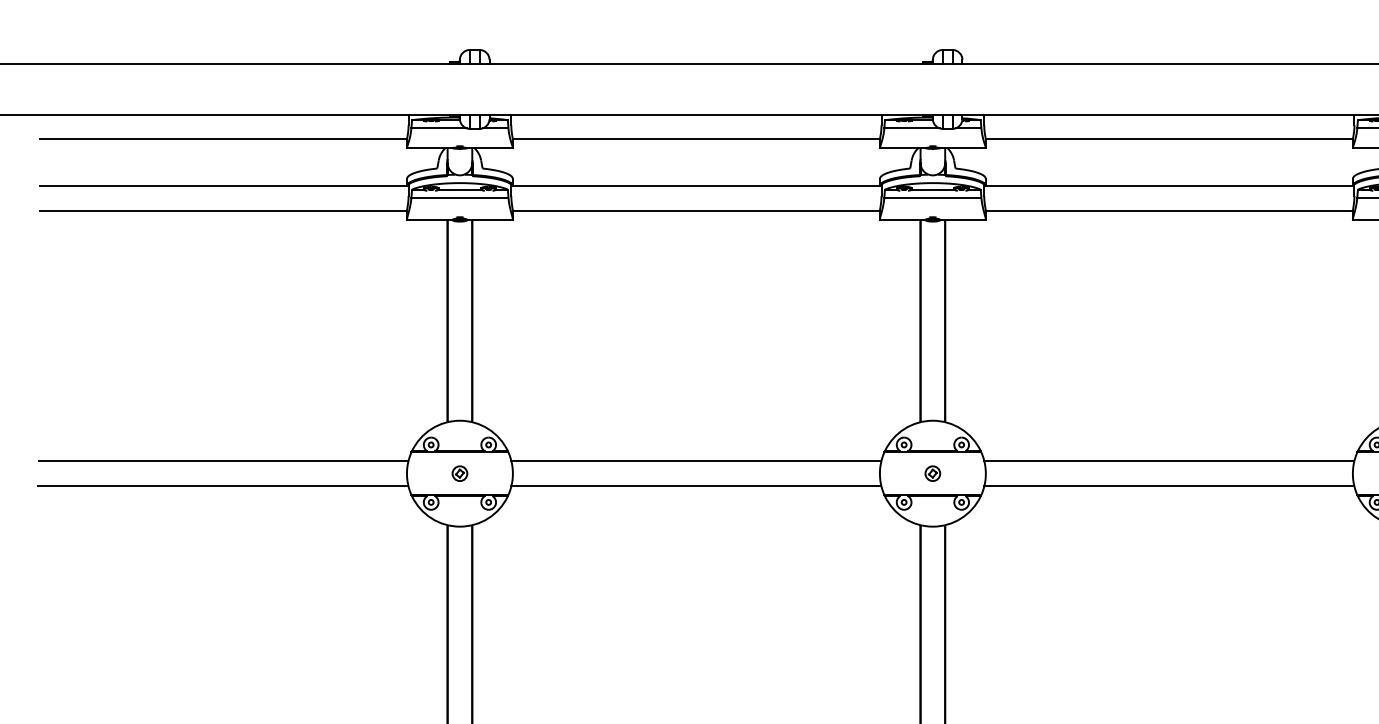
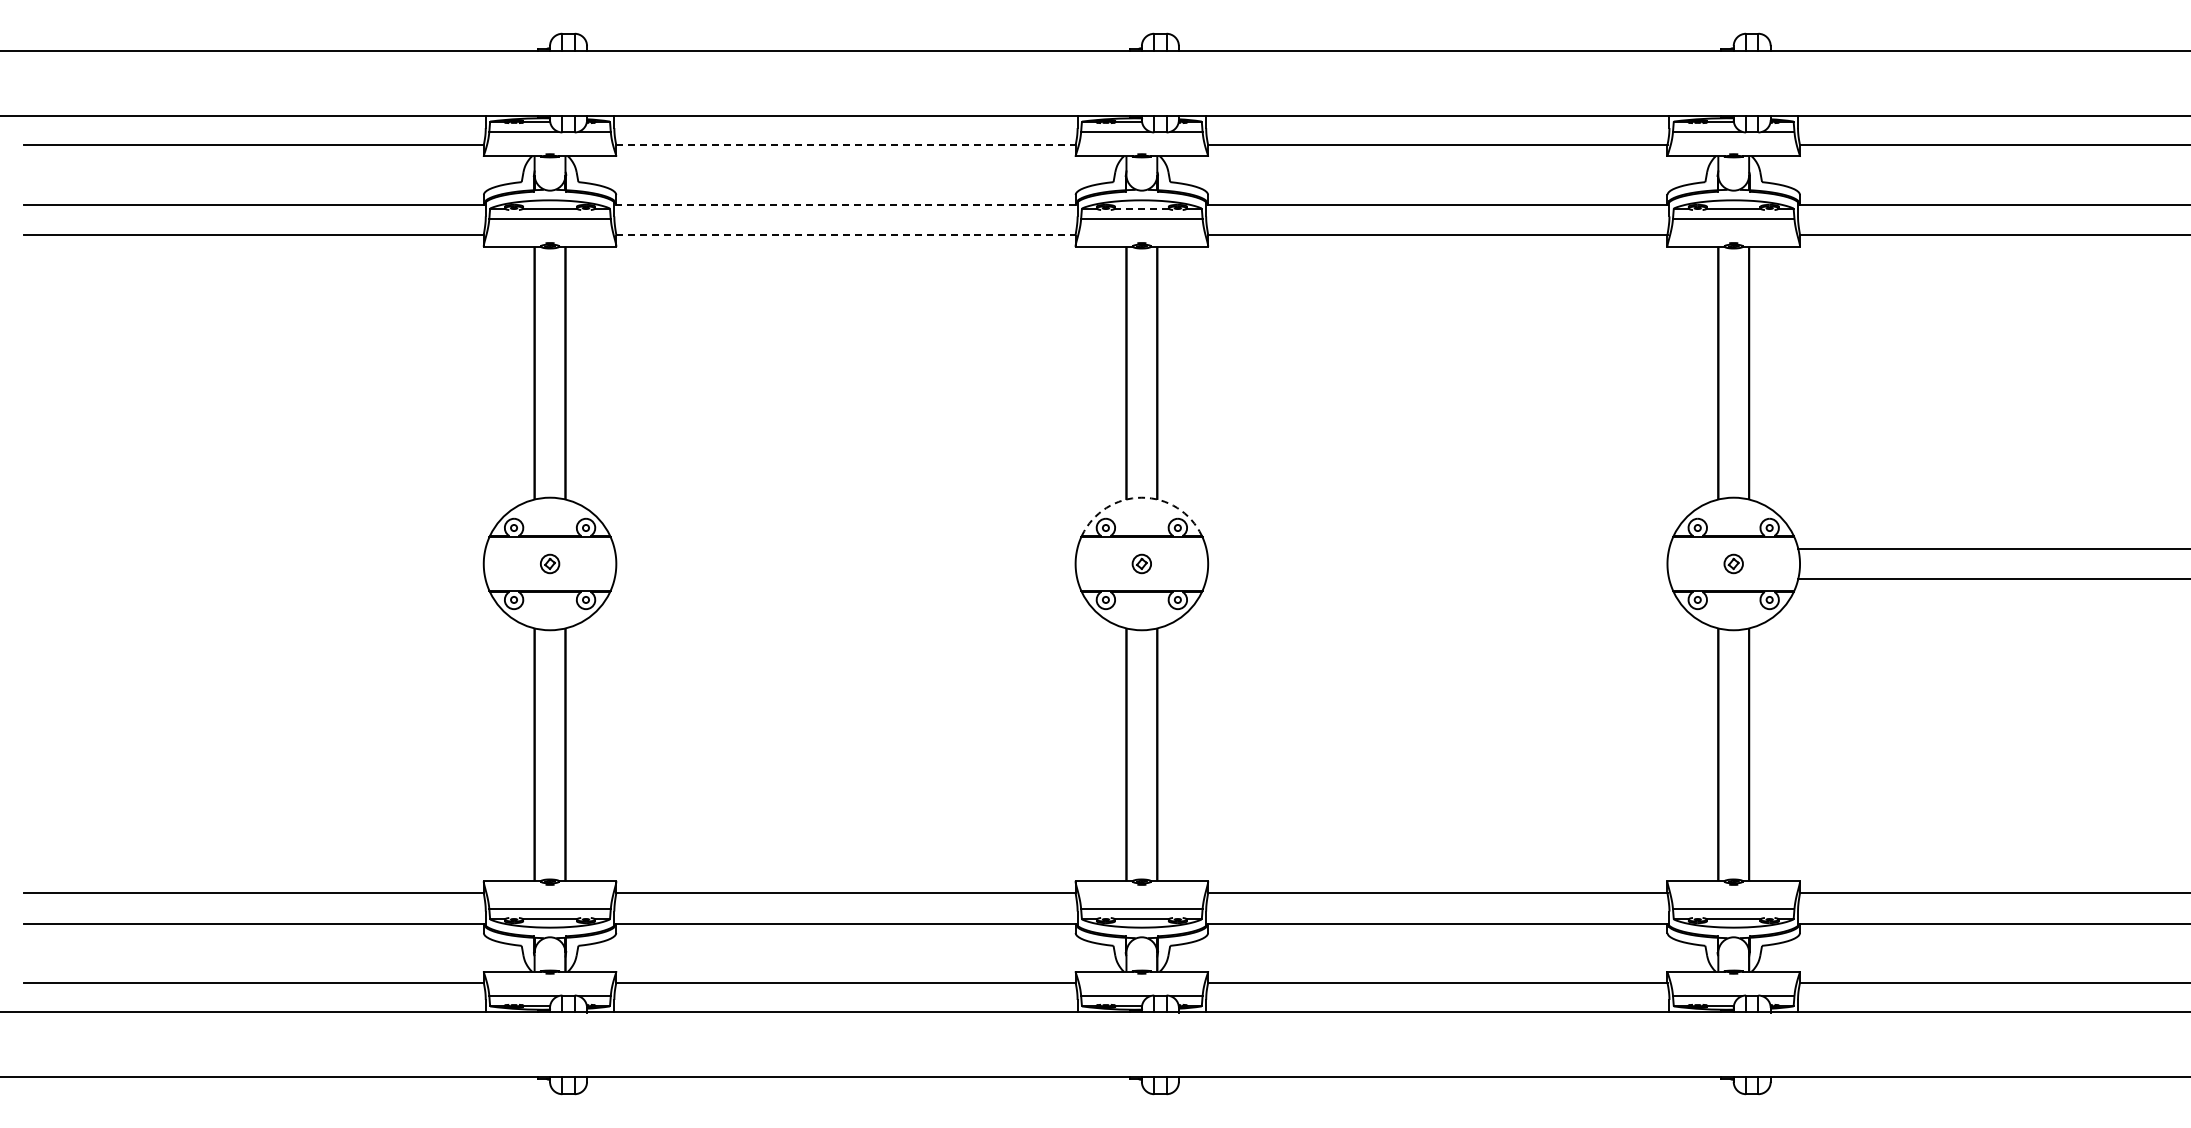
line: (696, 138) -> (845, 144), solid -> dashed
line: (696, 186) -> (845, 204), solid -> dashed
line: (932, 189) -> (1141, 208), solid -> dashed
line: (696, 211) -> (845, 235), solid -> dashed
arc: (932, 420) -> (1141, 497), solid -> dashed
line: (222, 461) -> (253, 548), removed
line: (696, 461) -> (845, 548), removed
line: (1169, 461) -> (1437, 548), removed
line: (222, 486) -> (253, 579), removed
line: (696, 486) -> (845, 579), removed
line: (1169, 486) -> (1437, 579), removed

